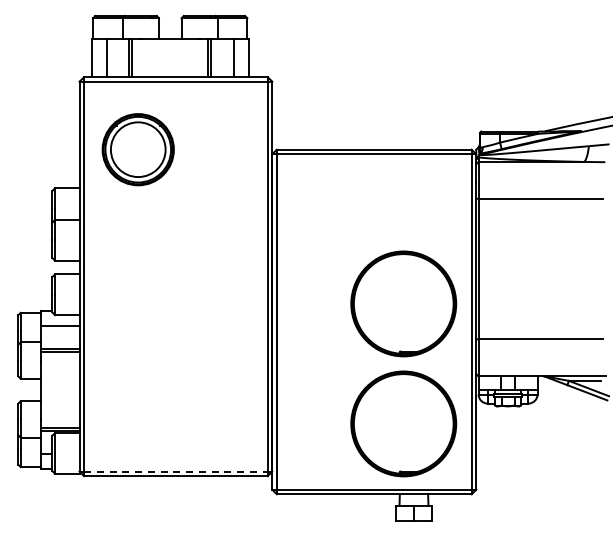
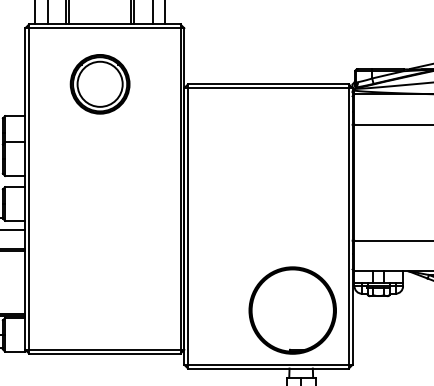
part: (137, 149) -> (99, 84), moved
part: (403, 303) -> (292, 211), removed
line: (175, 471) -> (104, 349), dashed -> solid

